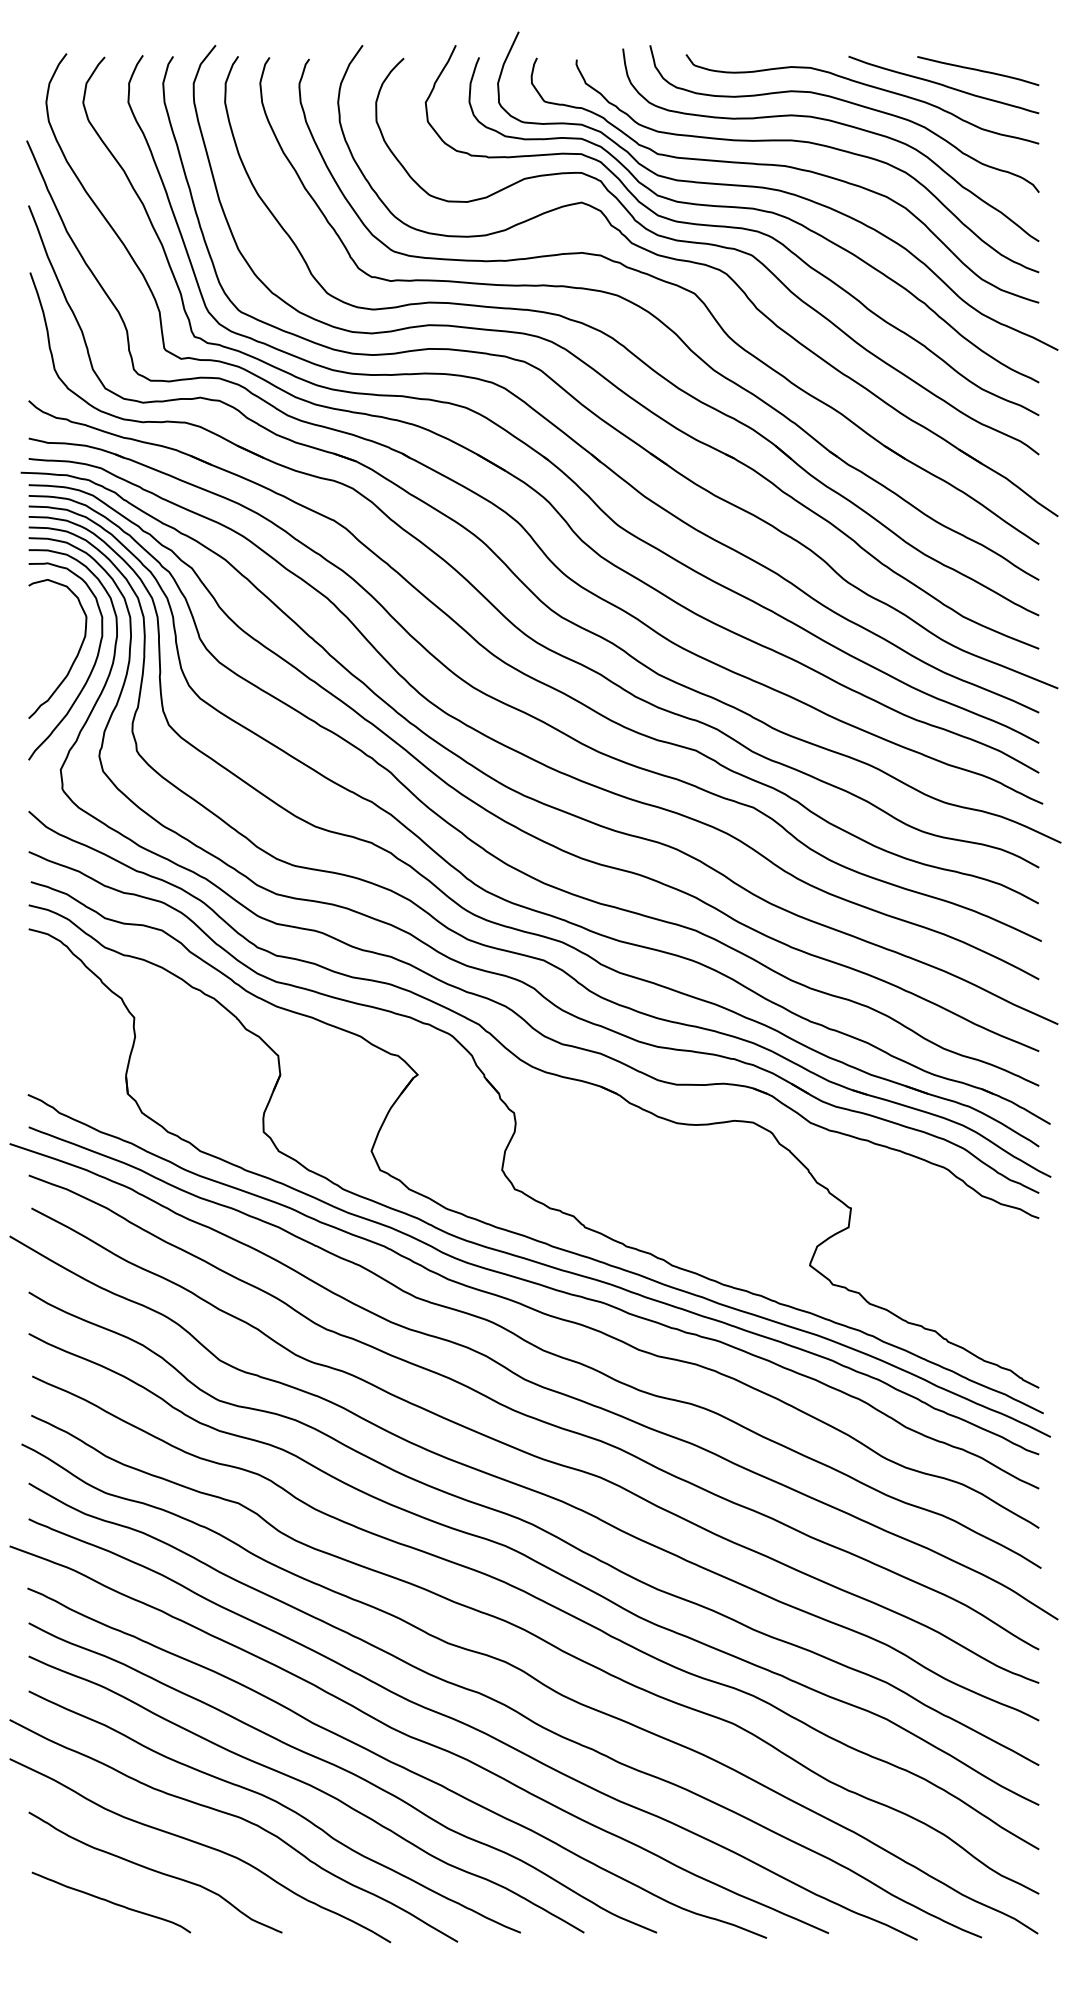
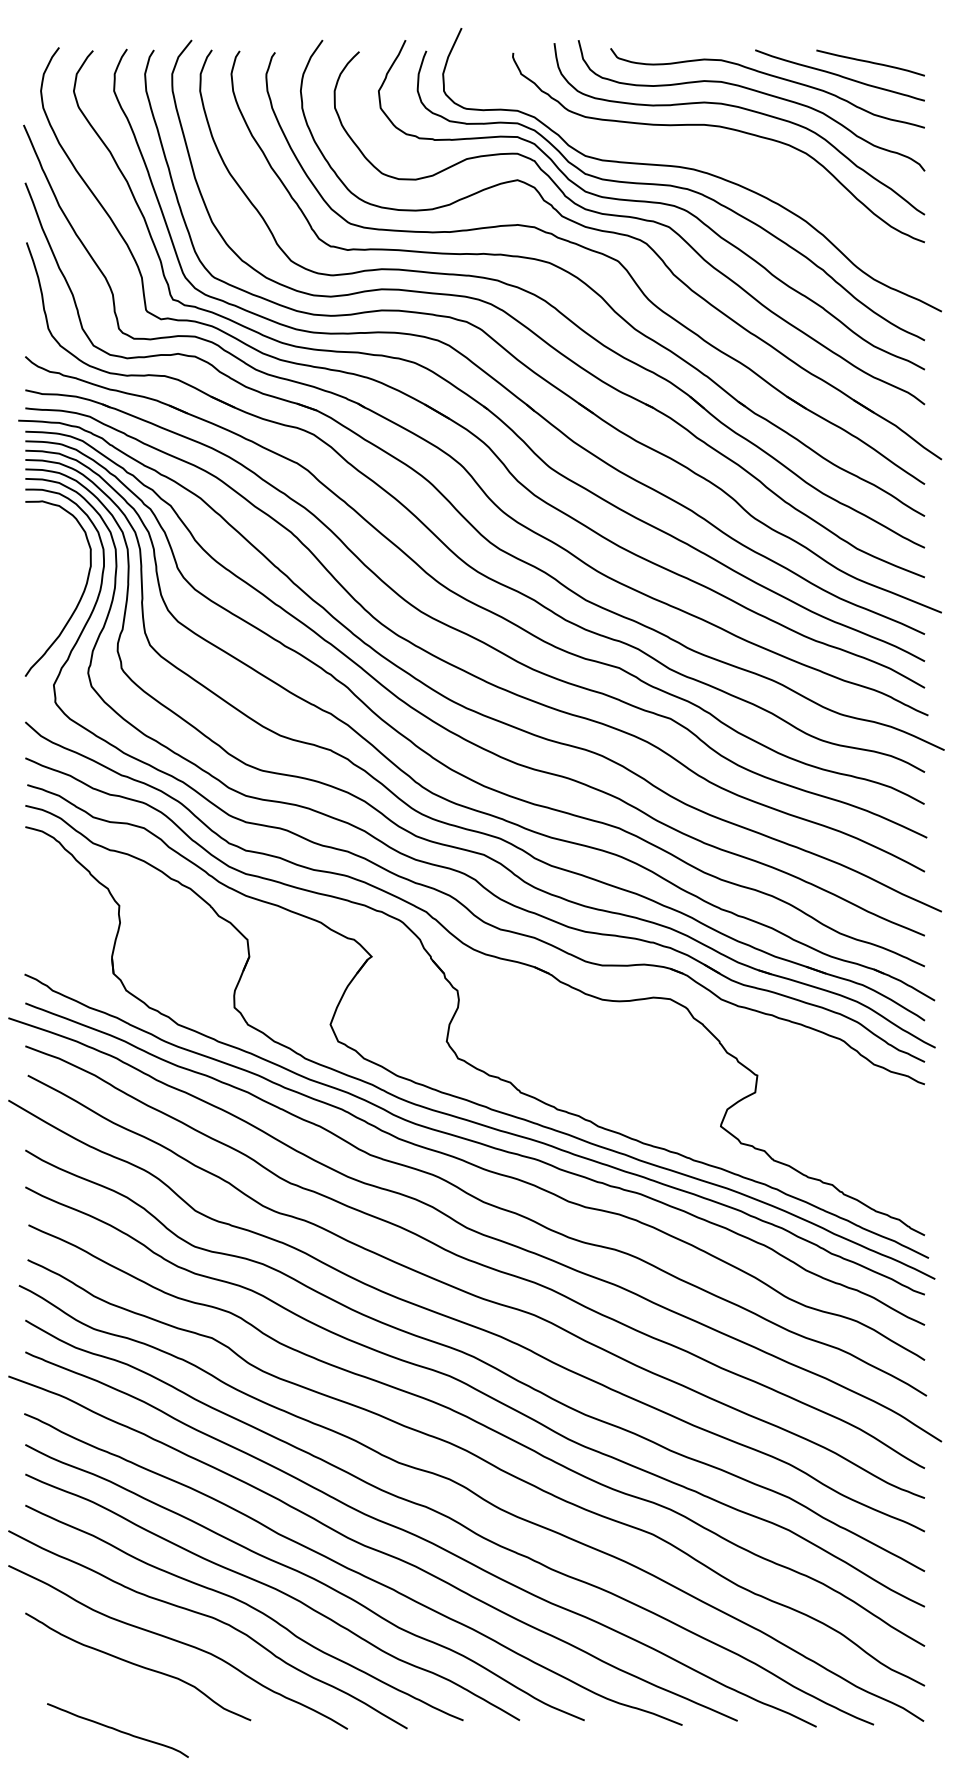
curve: (788, 168) -> (701, 149), removed
curve: (74, 657) -> (66, 585), removed
curve: (110, 1902) -> (117, 1730), moved

